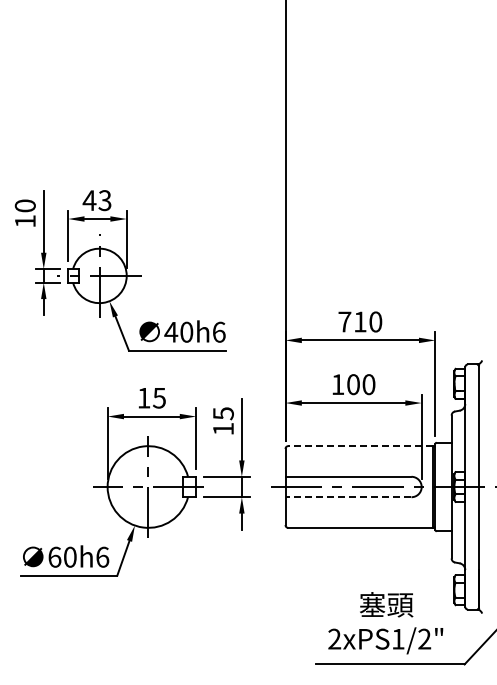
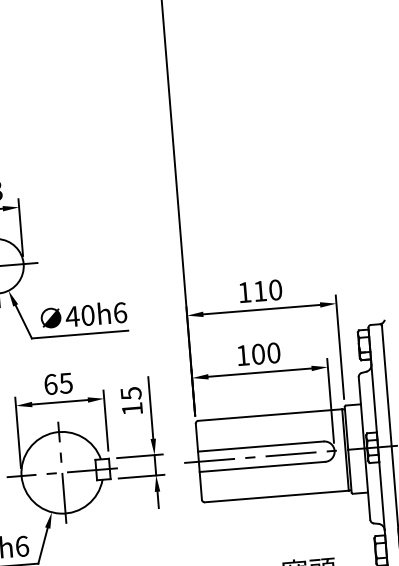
text: (344, 321) -> (244, 292), 710 -> 110
text: (144, 397) -> (51, 383), 15 -> 65
line: (359, 446) -> (269, 415), dashed -> solid
line: (348, 497) -> (262, 467), dashed -> solid

